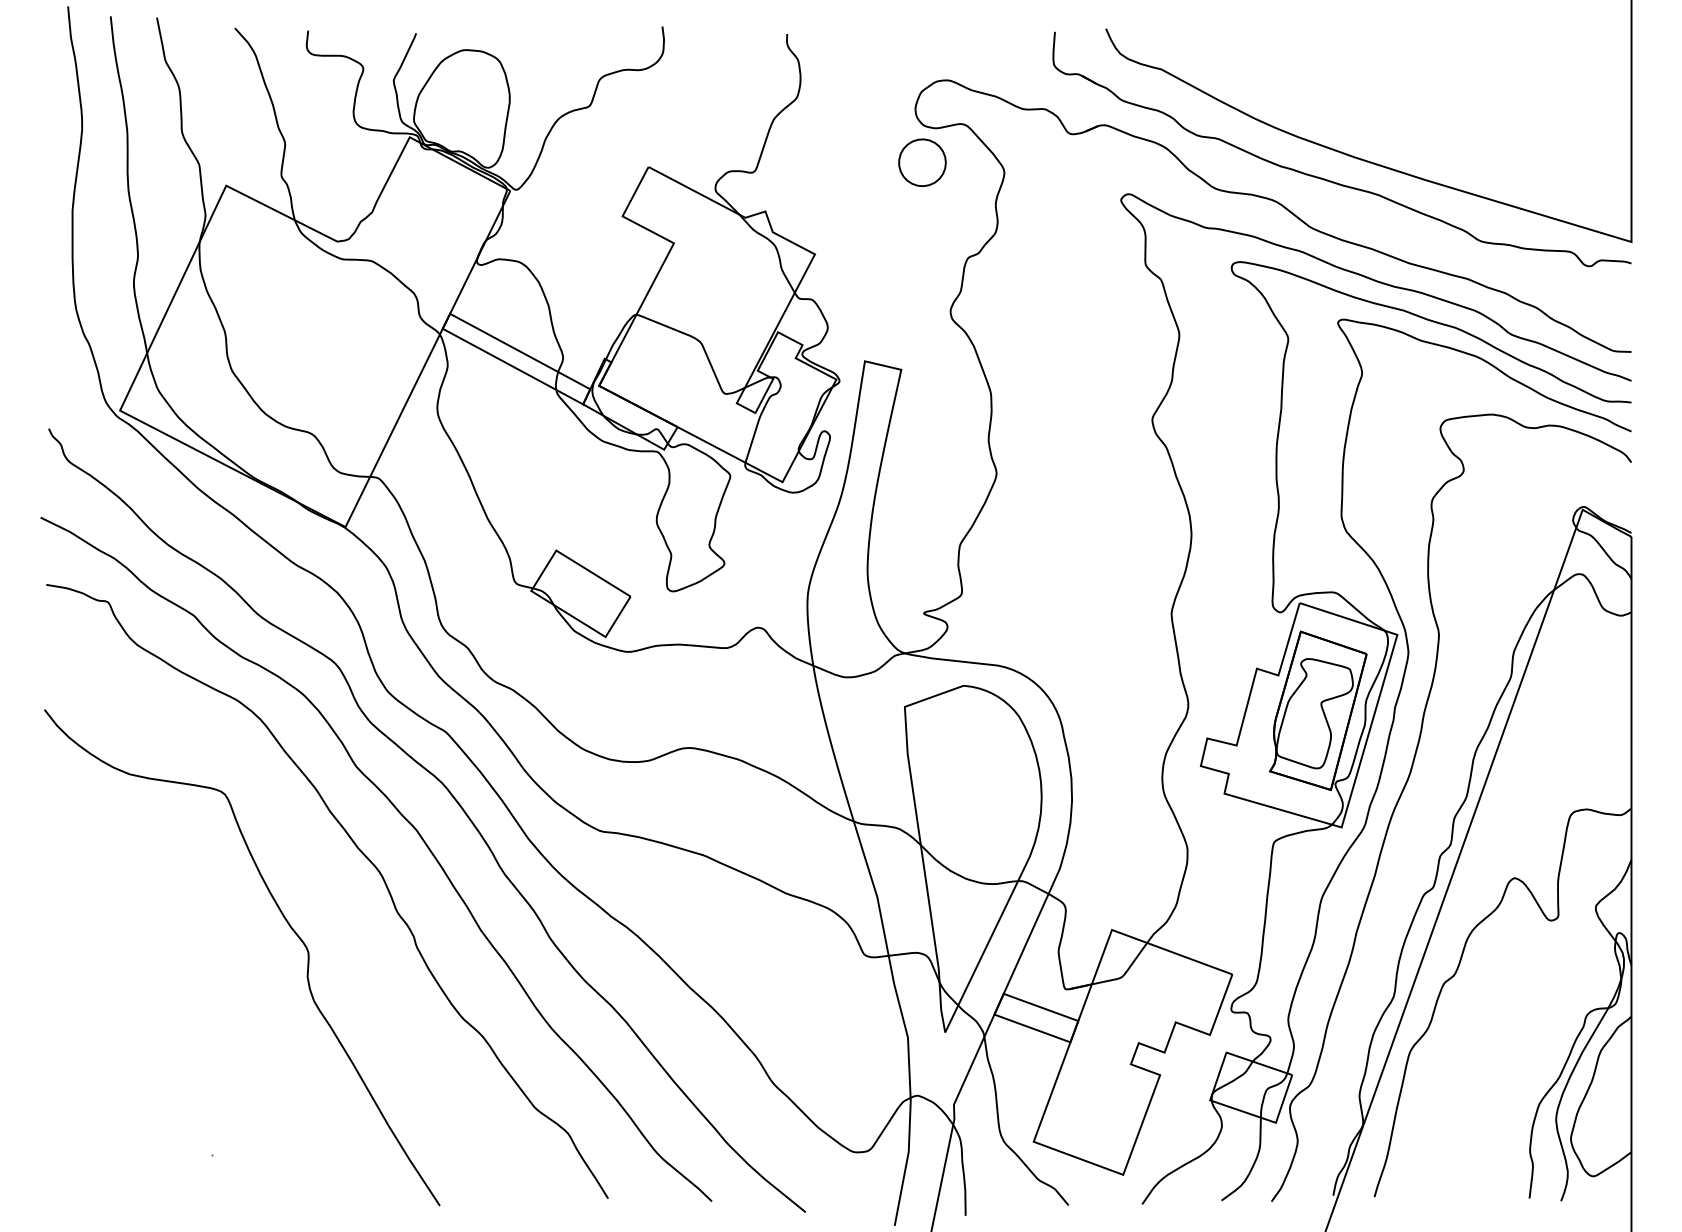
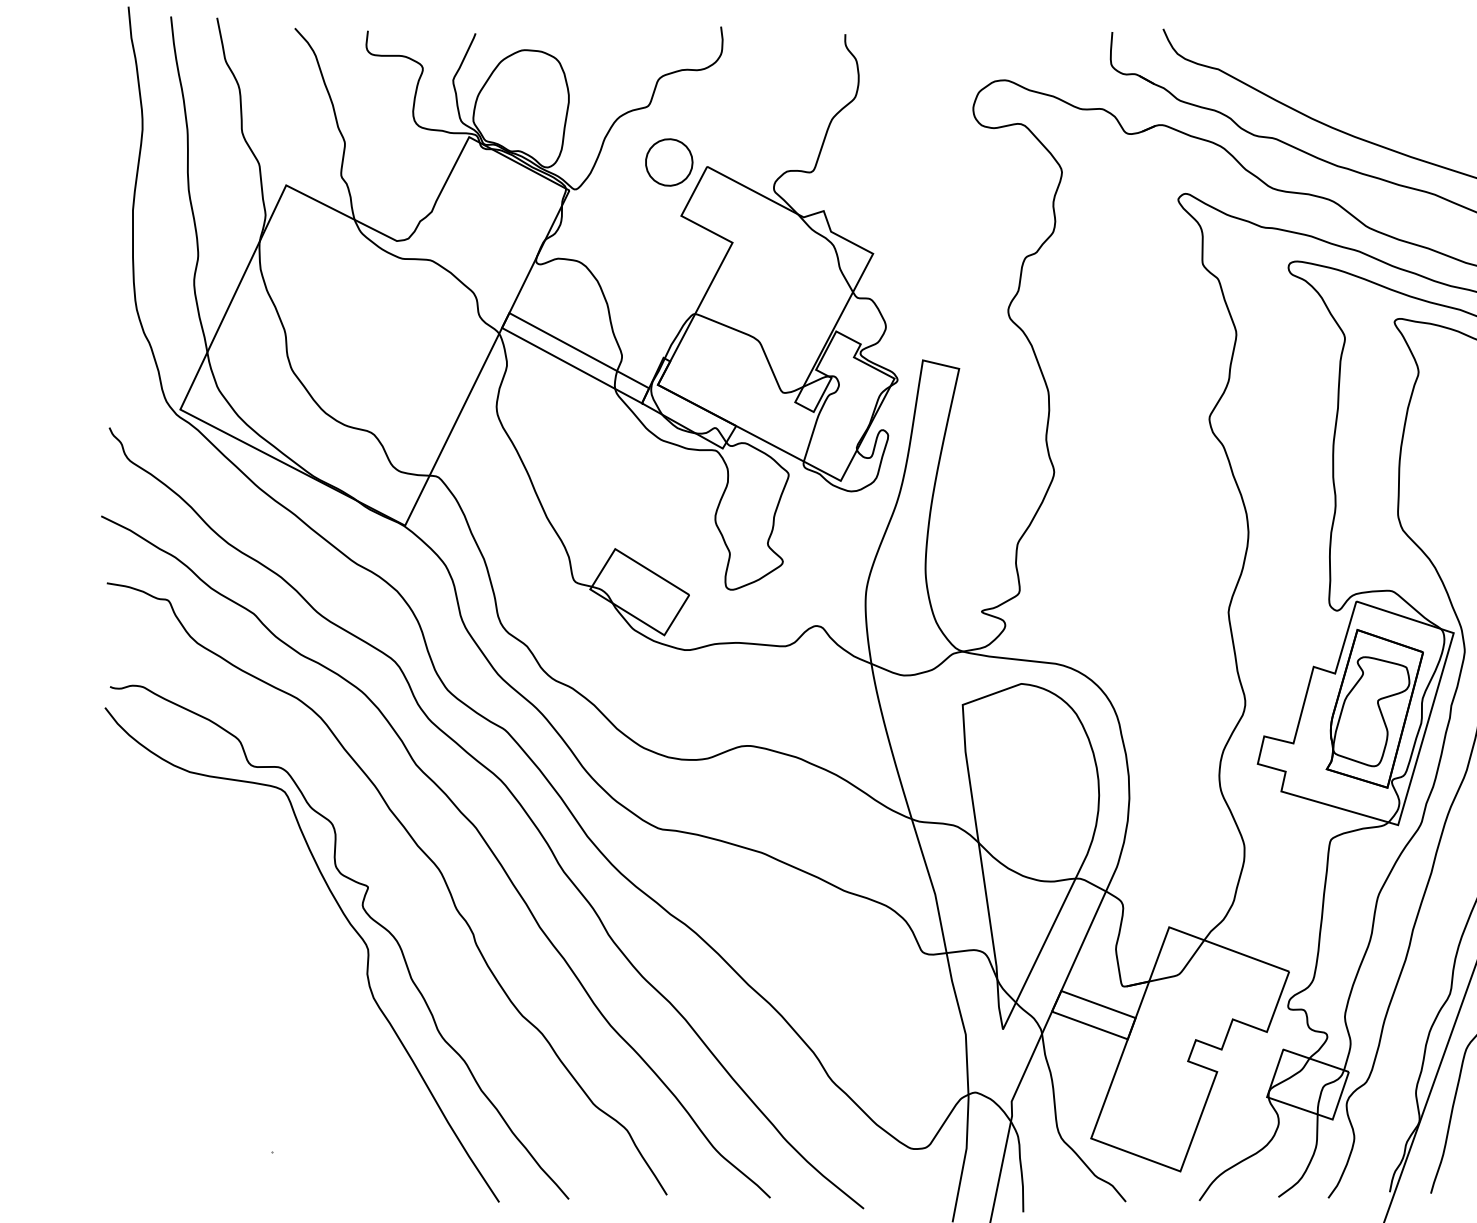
part: (922, 162) -> (669, 162), moved
curve: (309, 920) -> (369, 917), added

